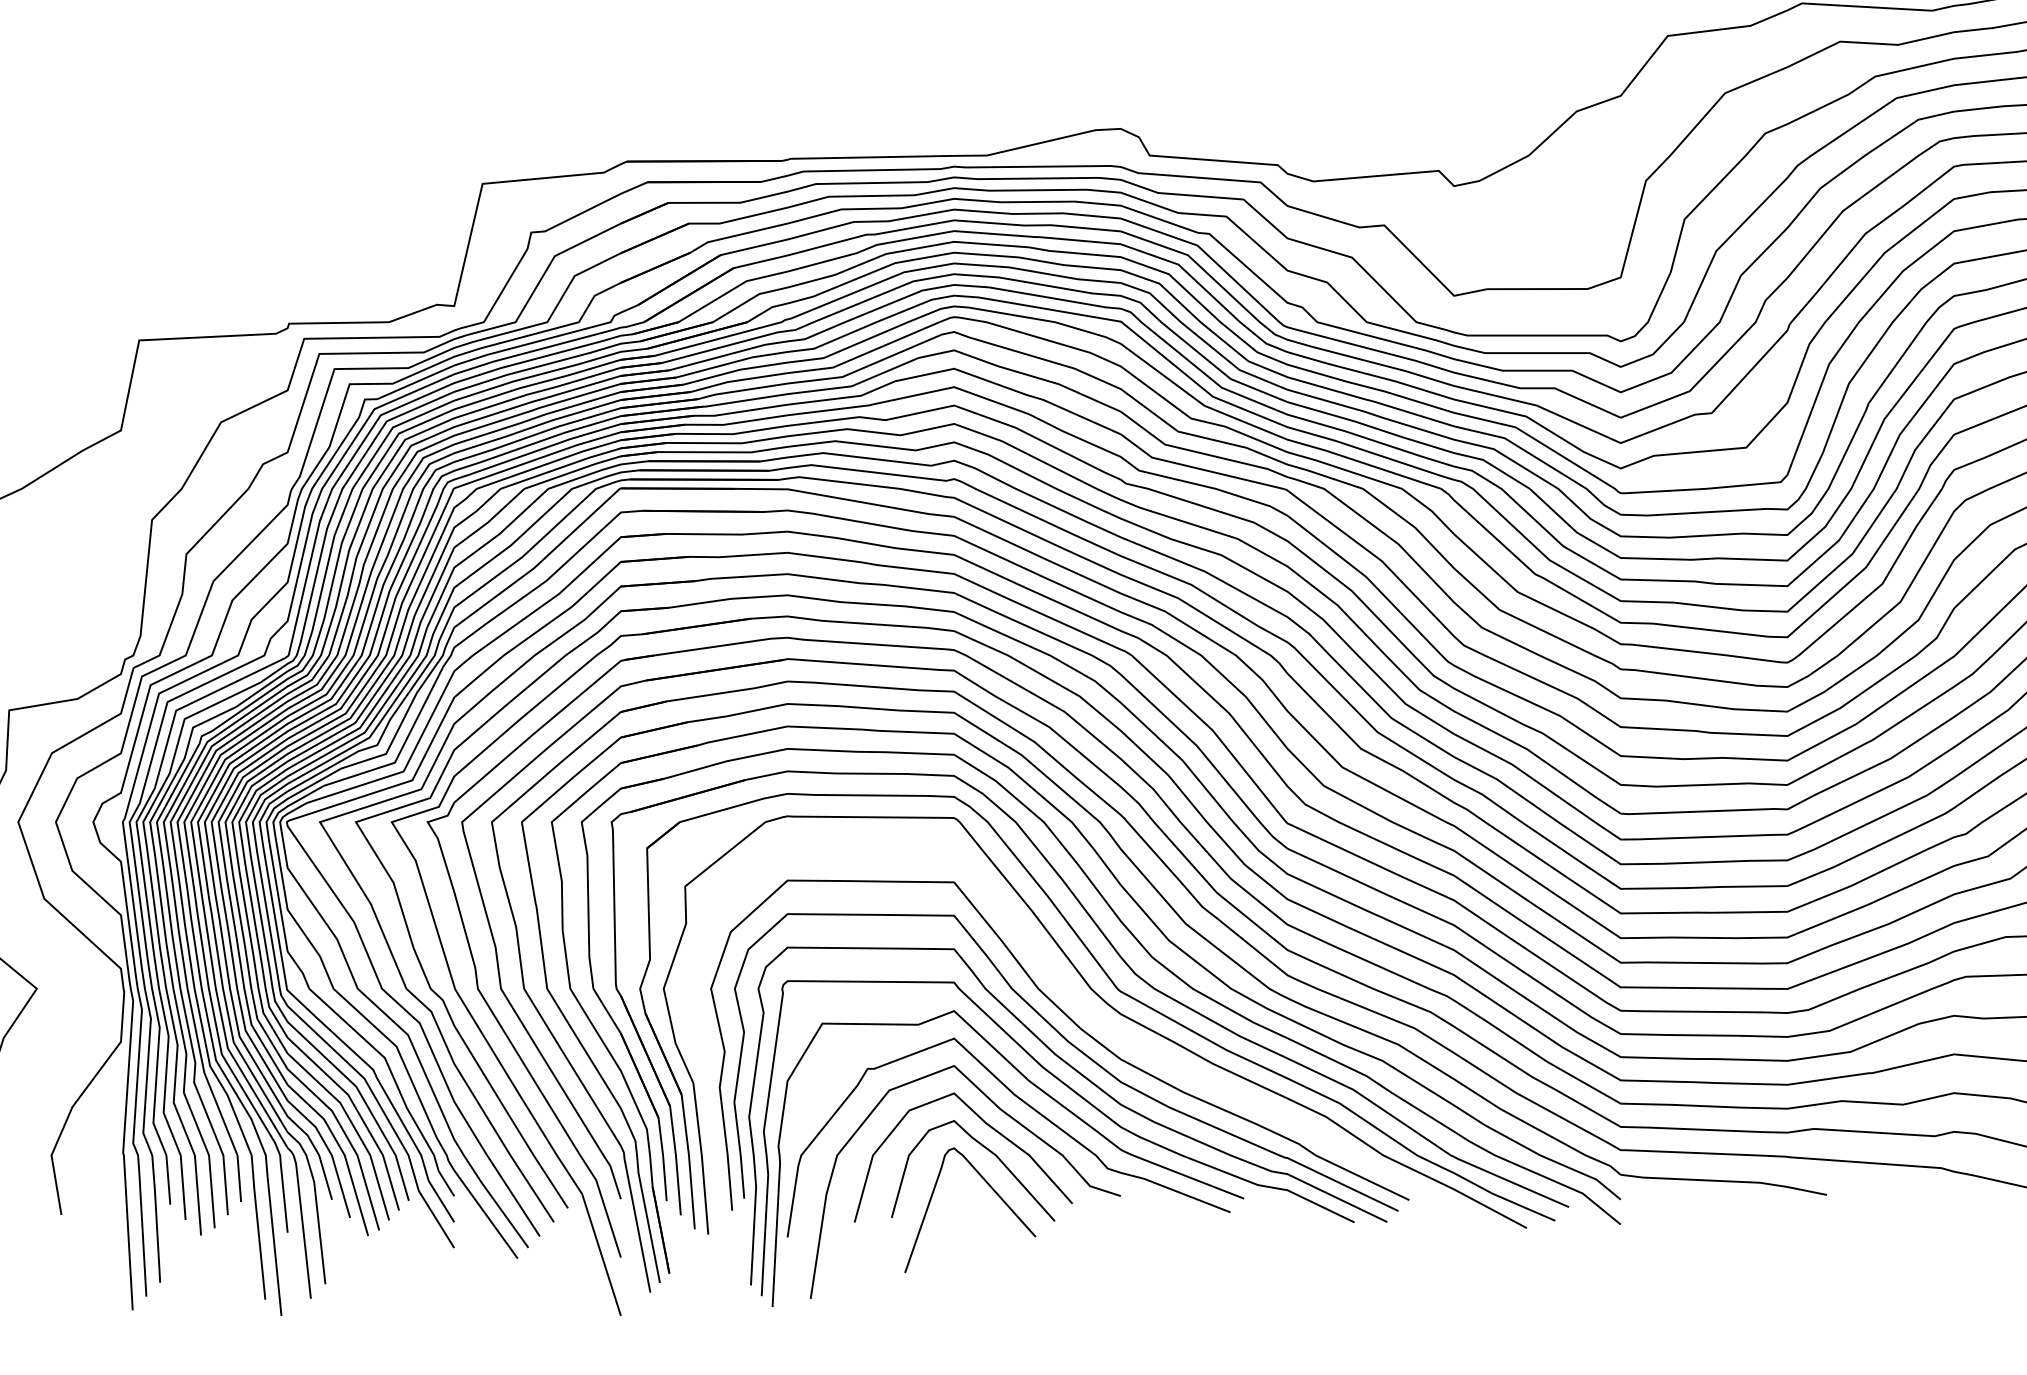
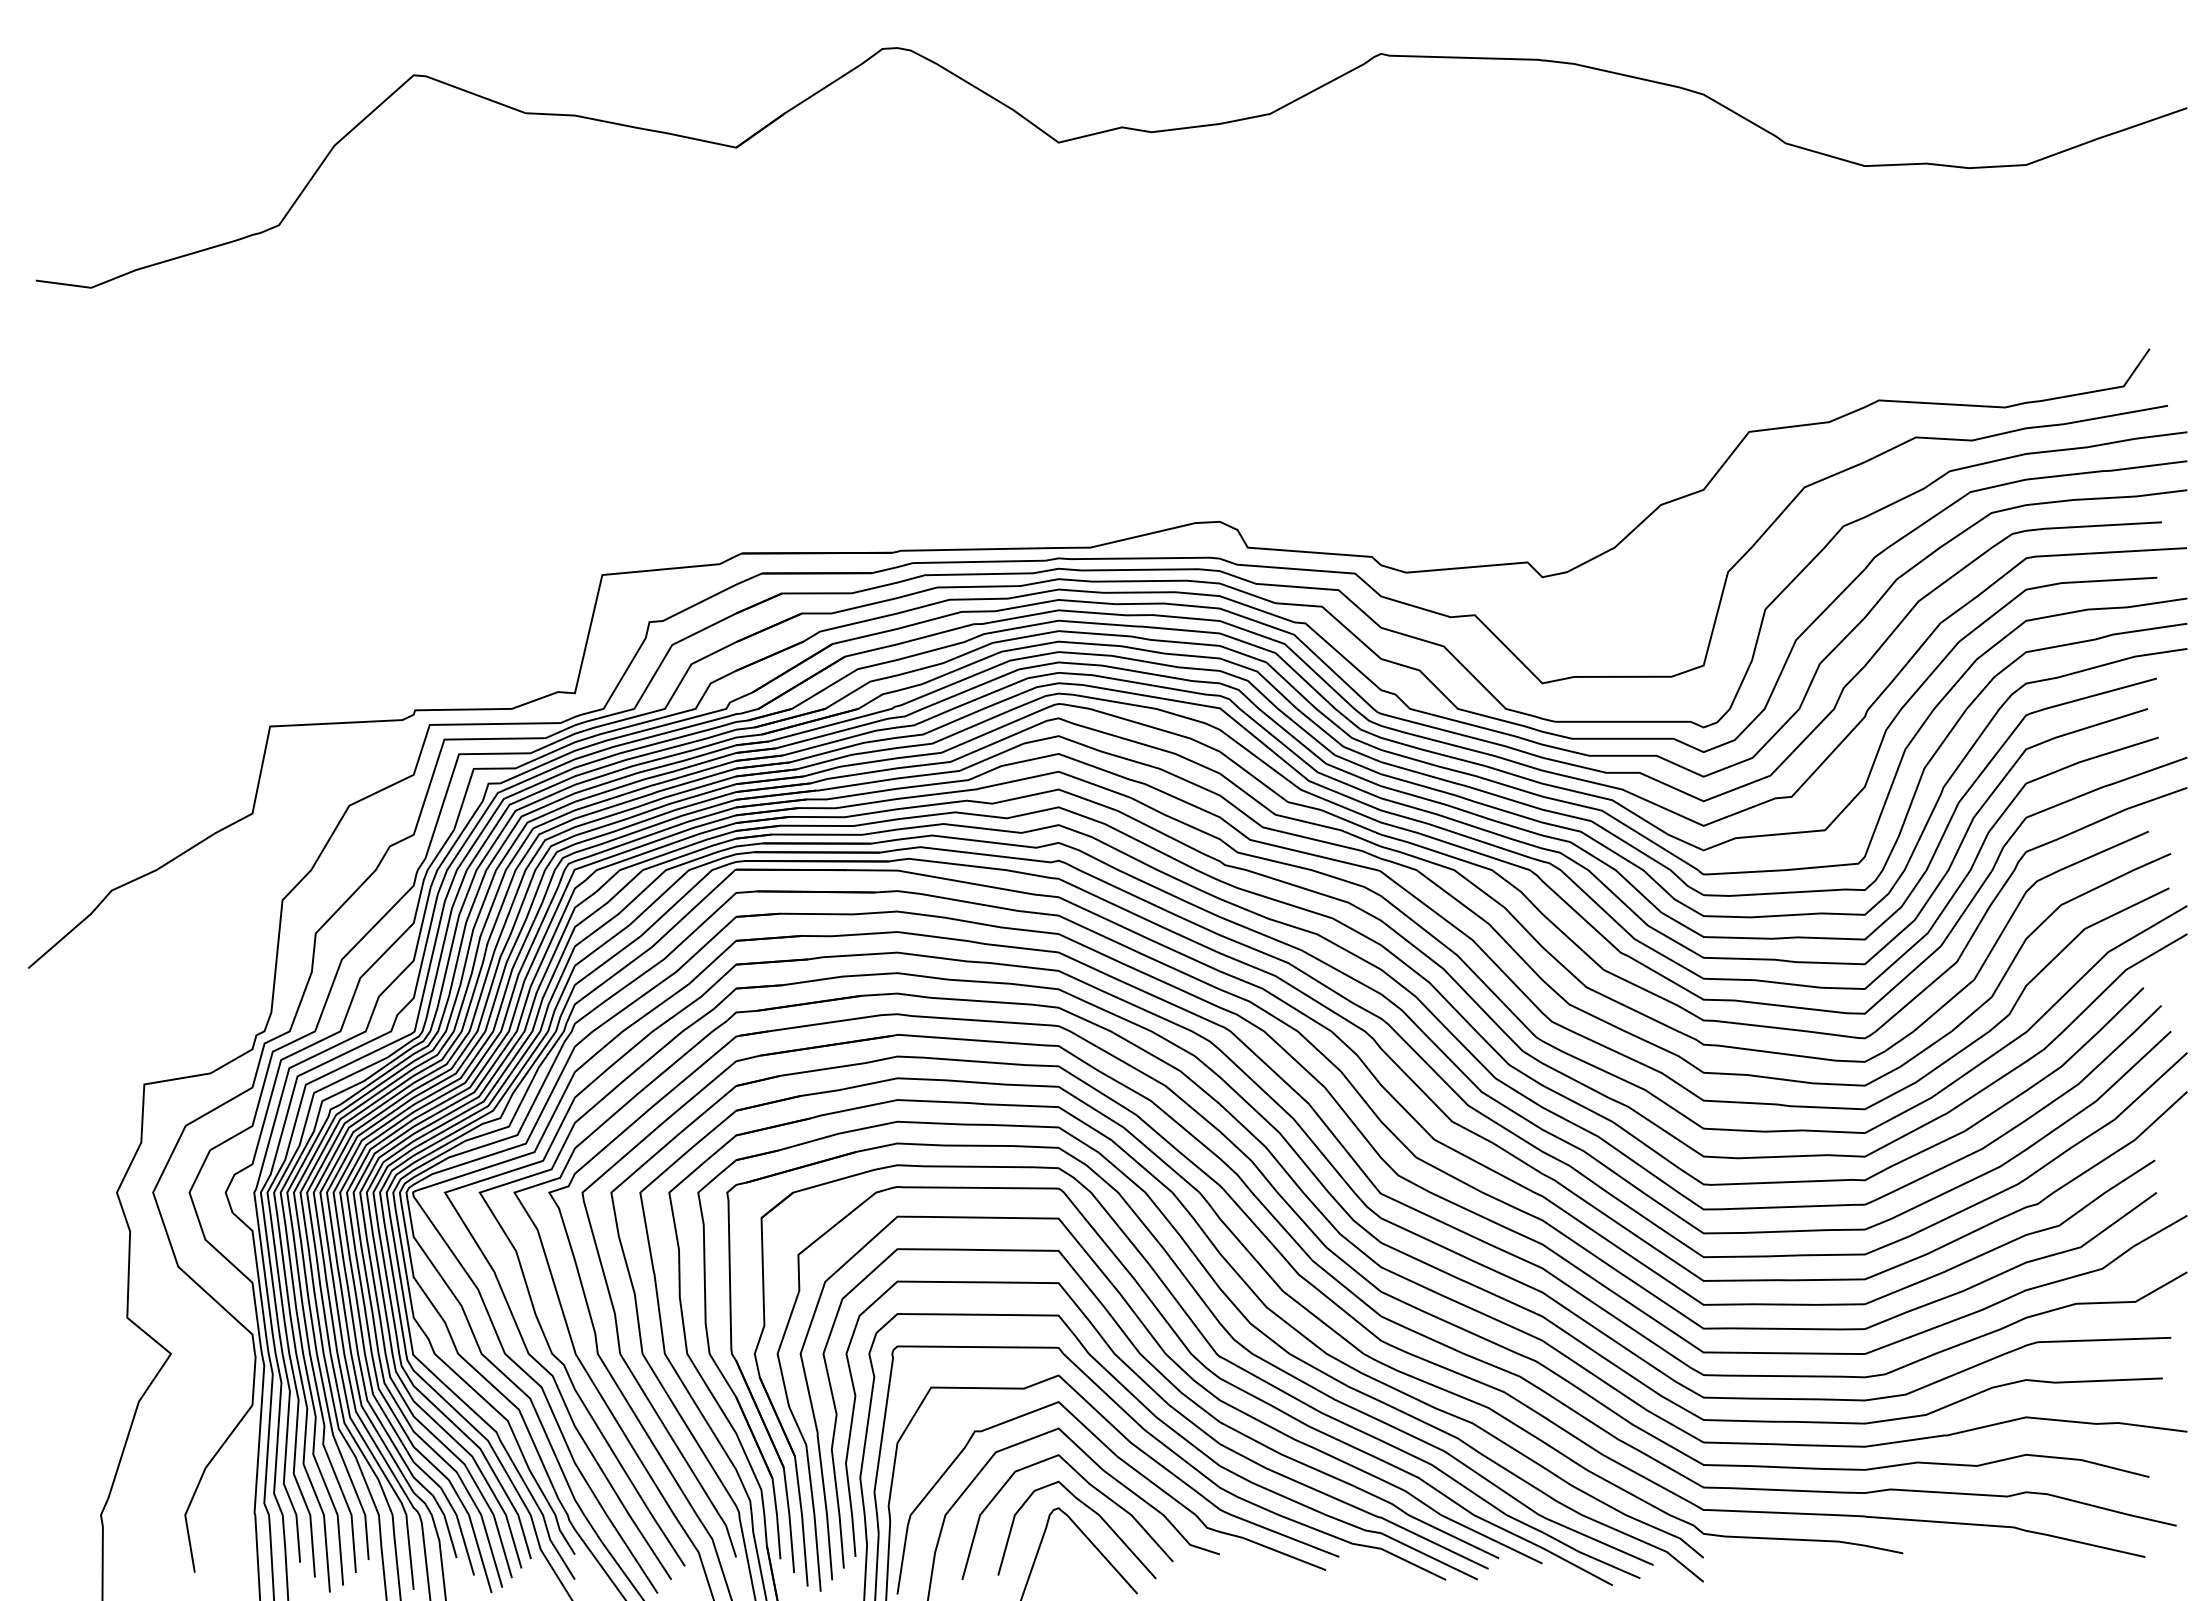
curve: (1089, 1013) -> (1189, 1377), added

